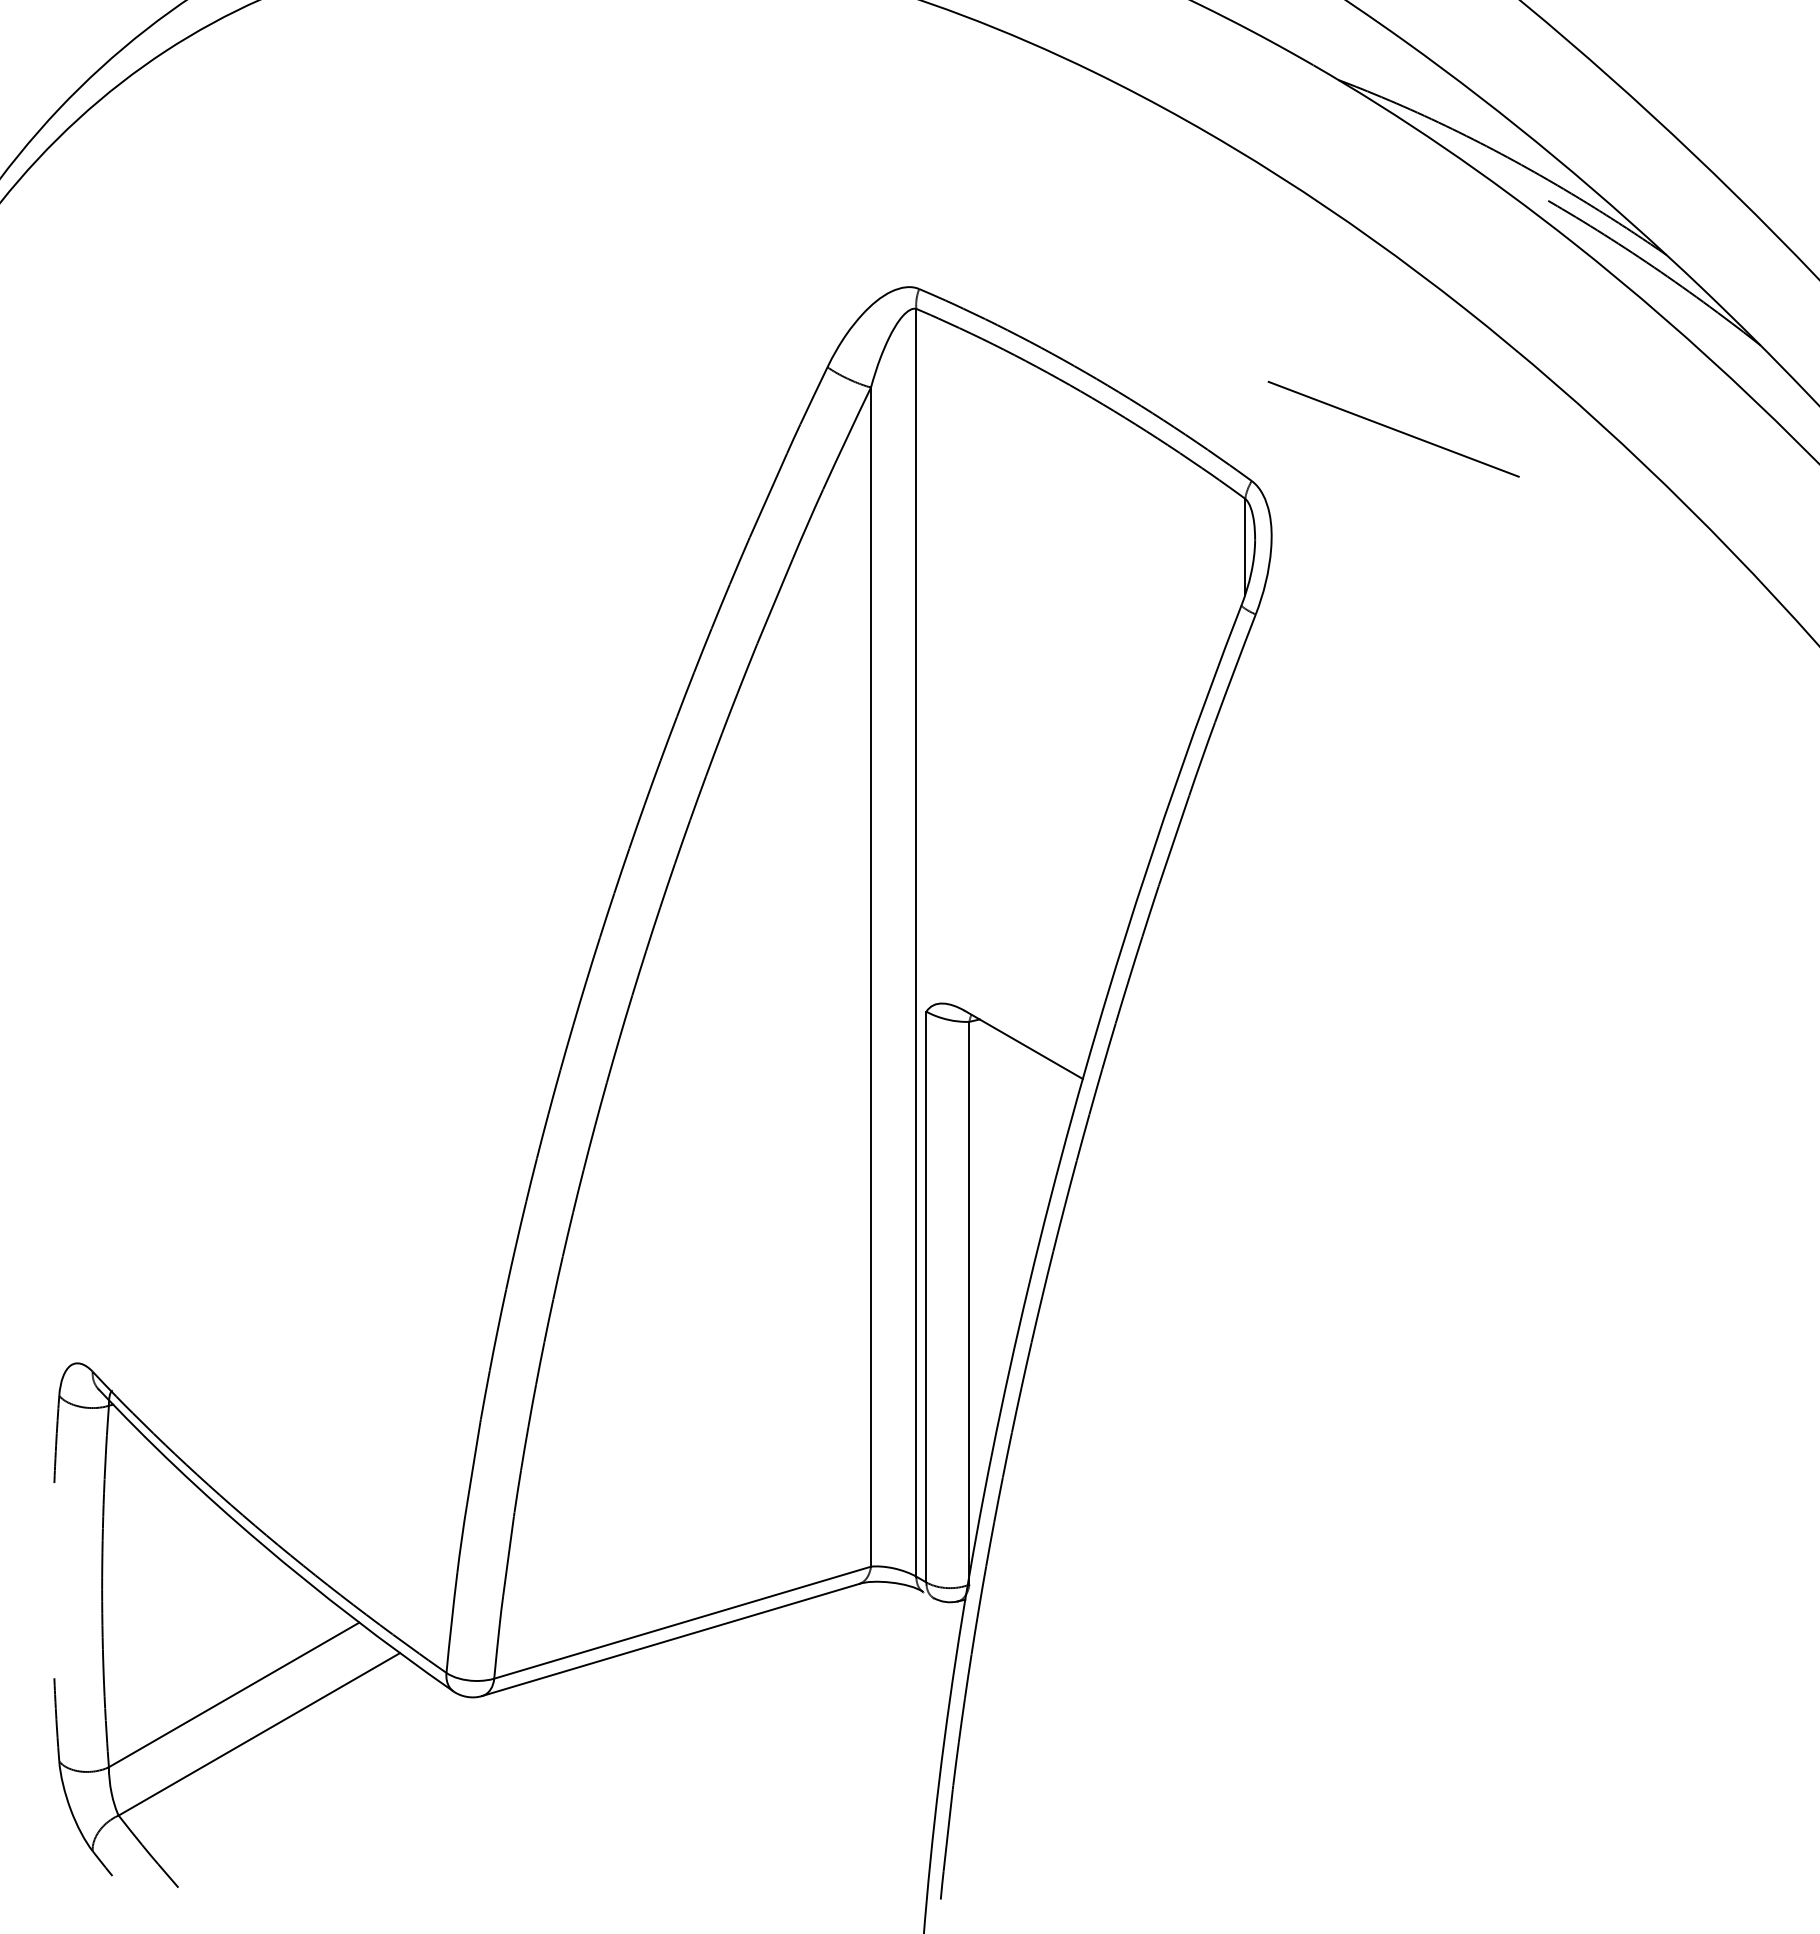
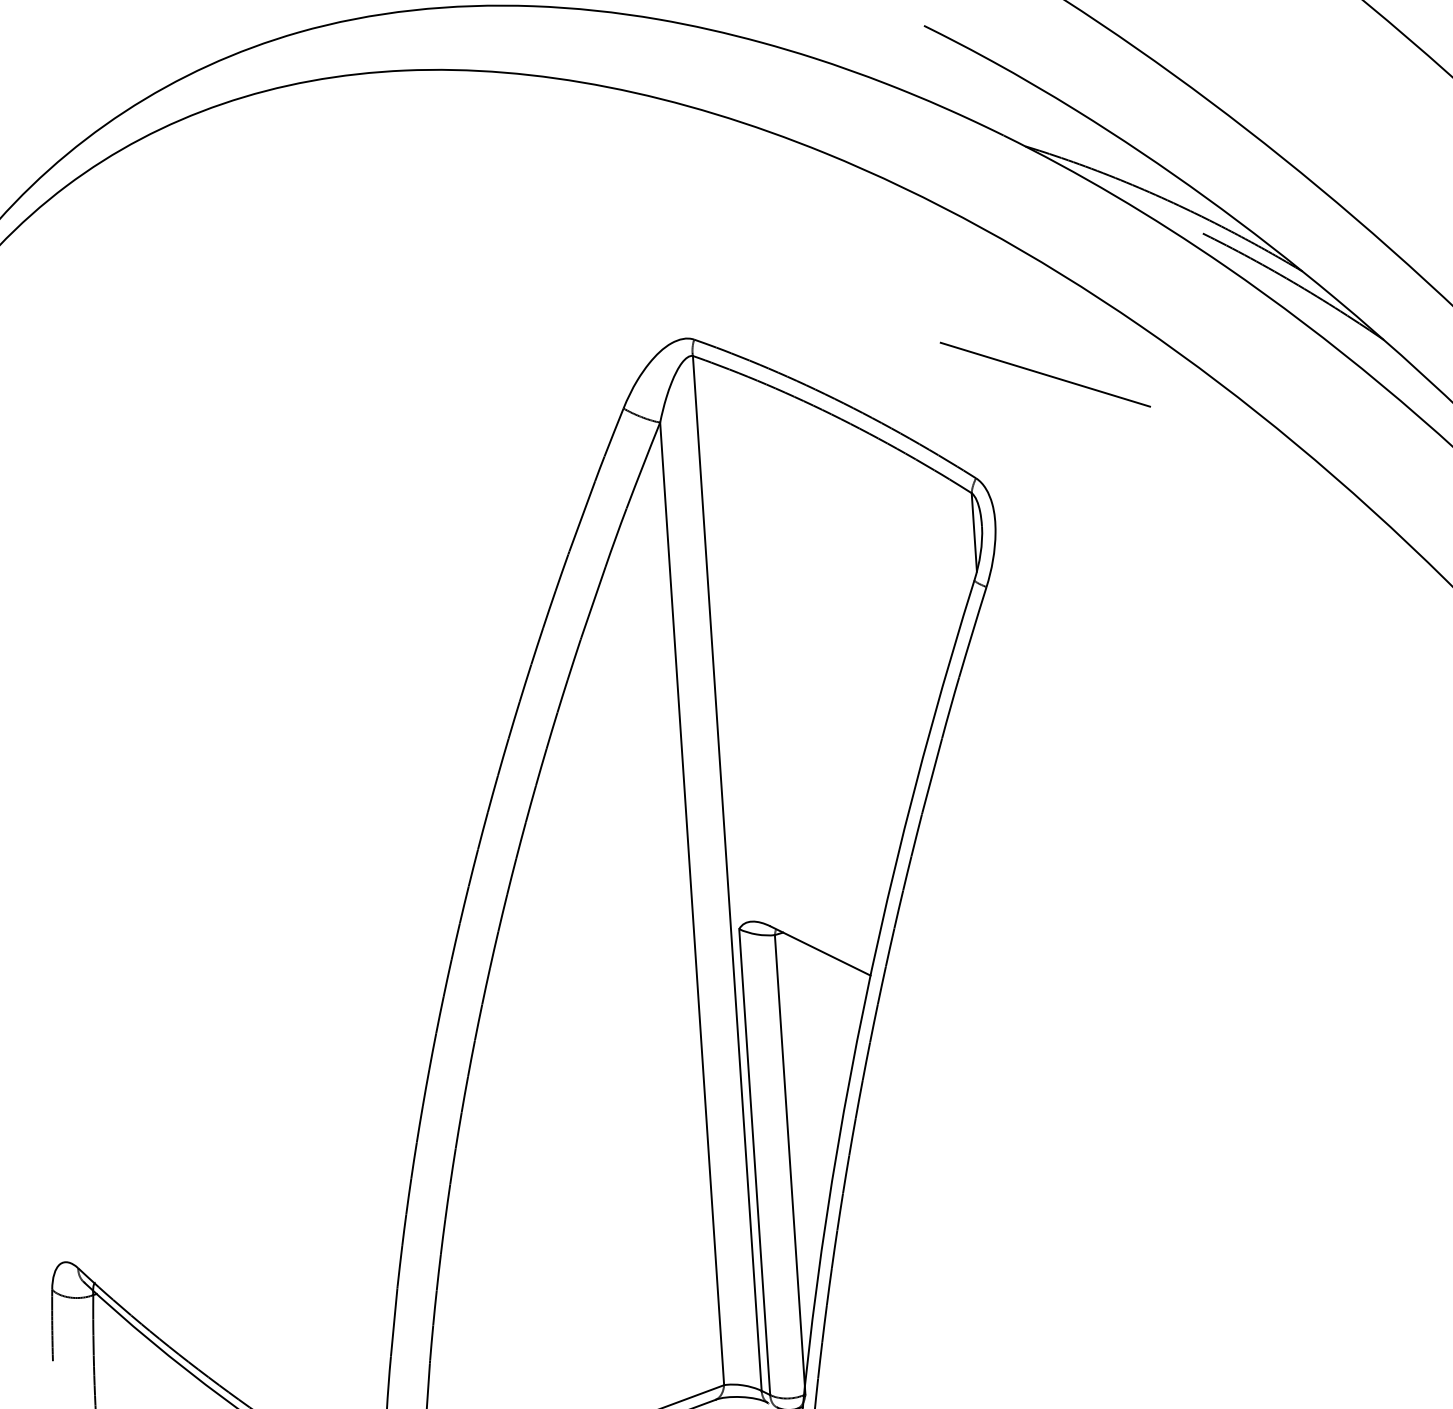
line: (1393, 428) -> (1045, 374), moved

